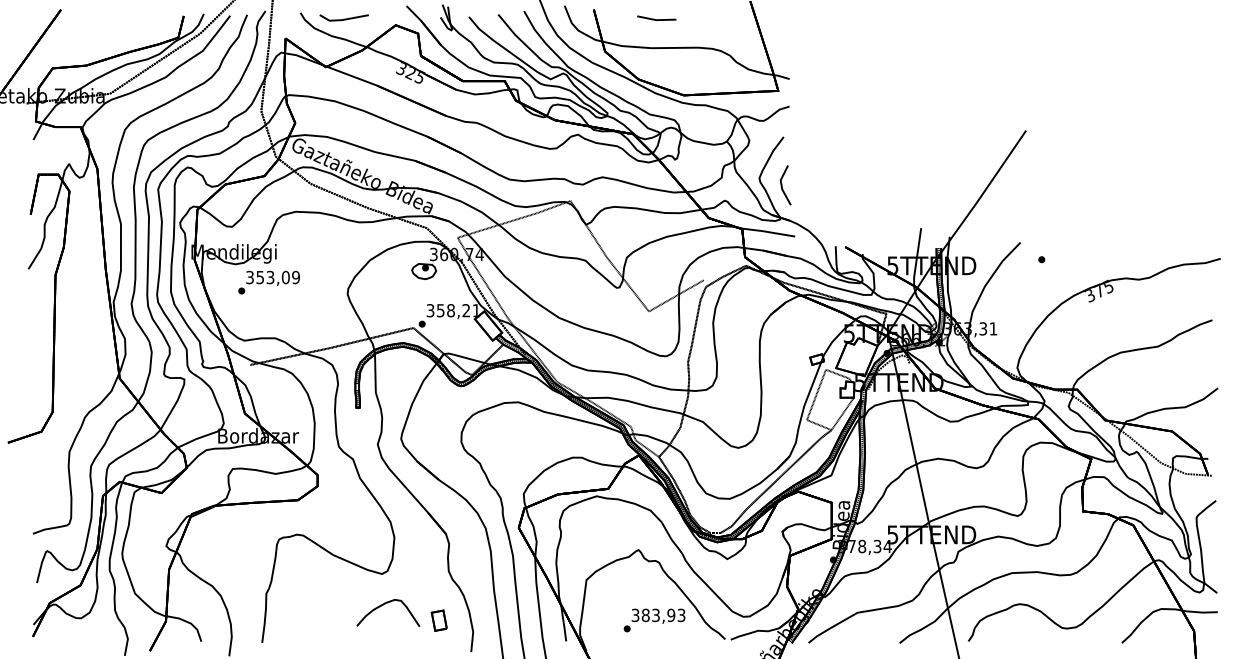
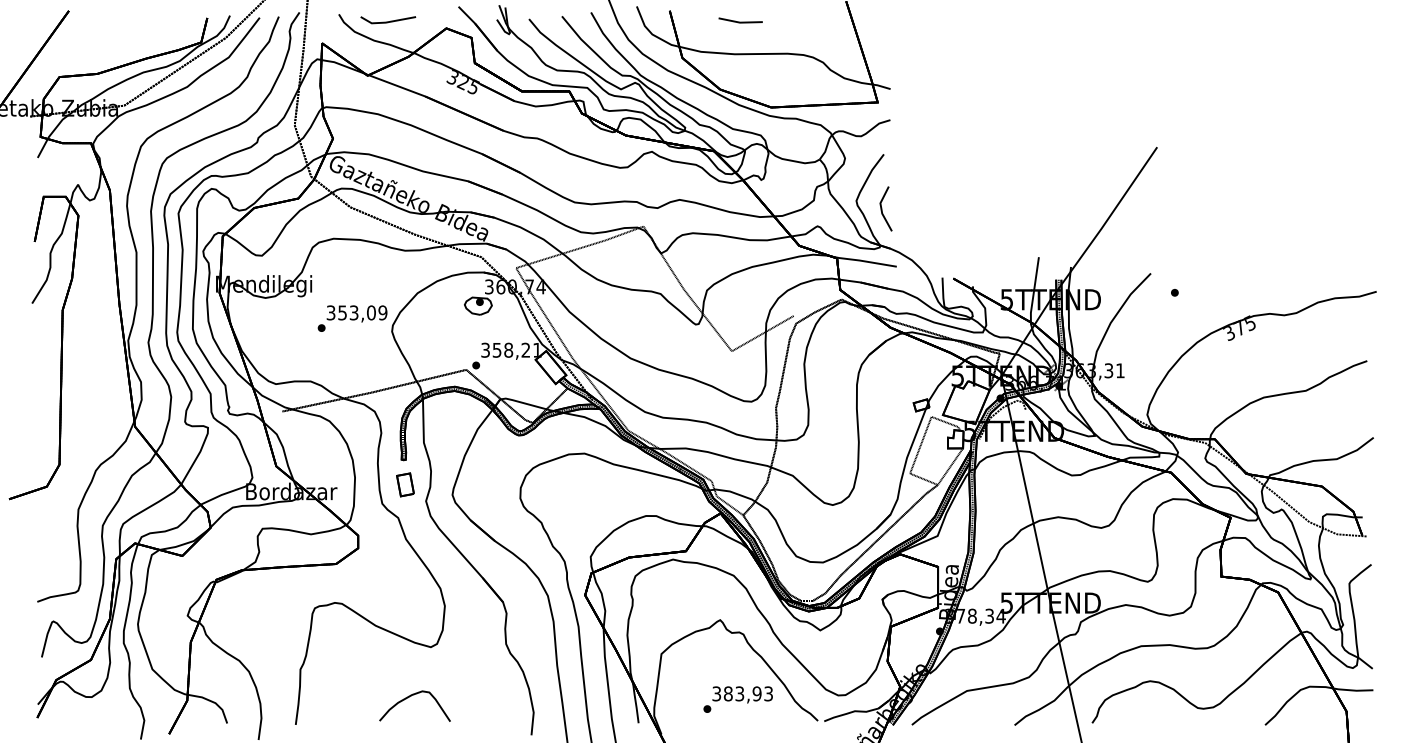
text: (269, 282) -> (352, 318), moved
curve: (382, 606) -> (408, 698), moved
part: (439, 620) -> (405, 484), moved

